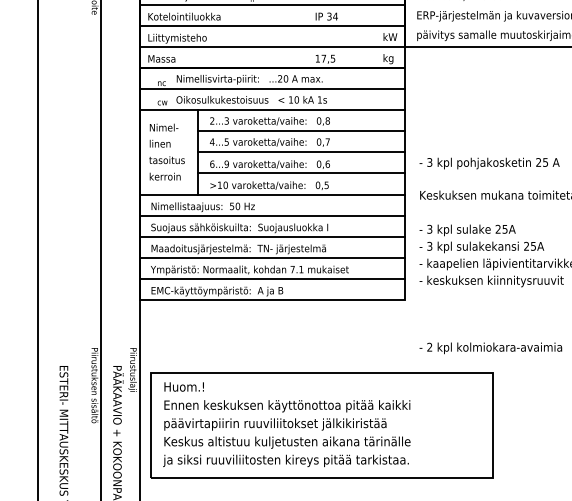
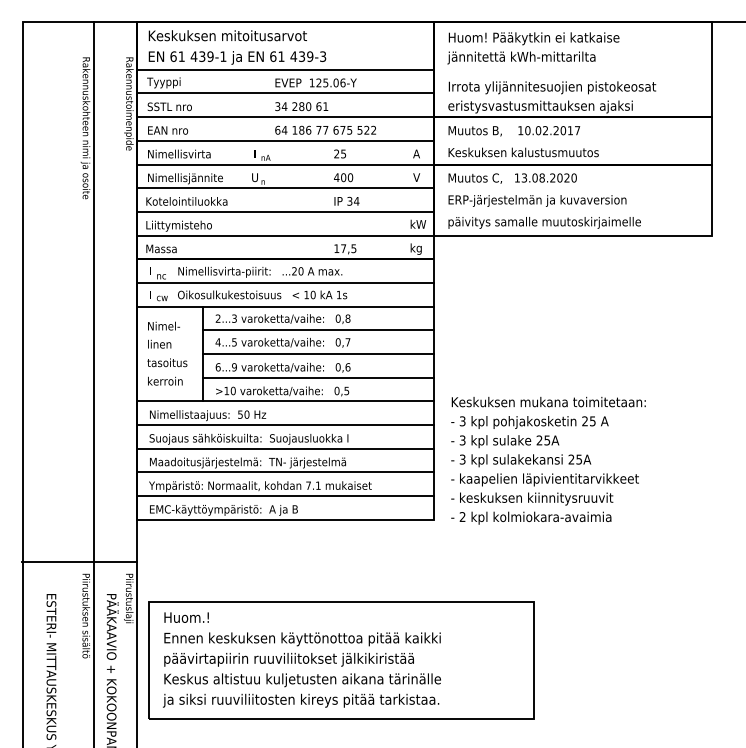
text: (489, 163) -> (529, 422), moved
line: (88, 337) -> (79, 562), added
text: (491, 347) -> (531, 517), moved

